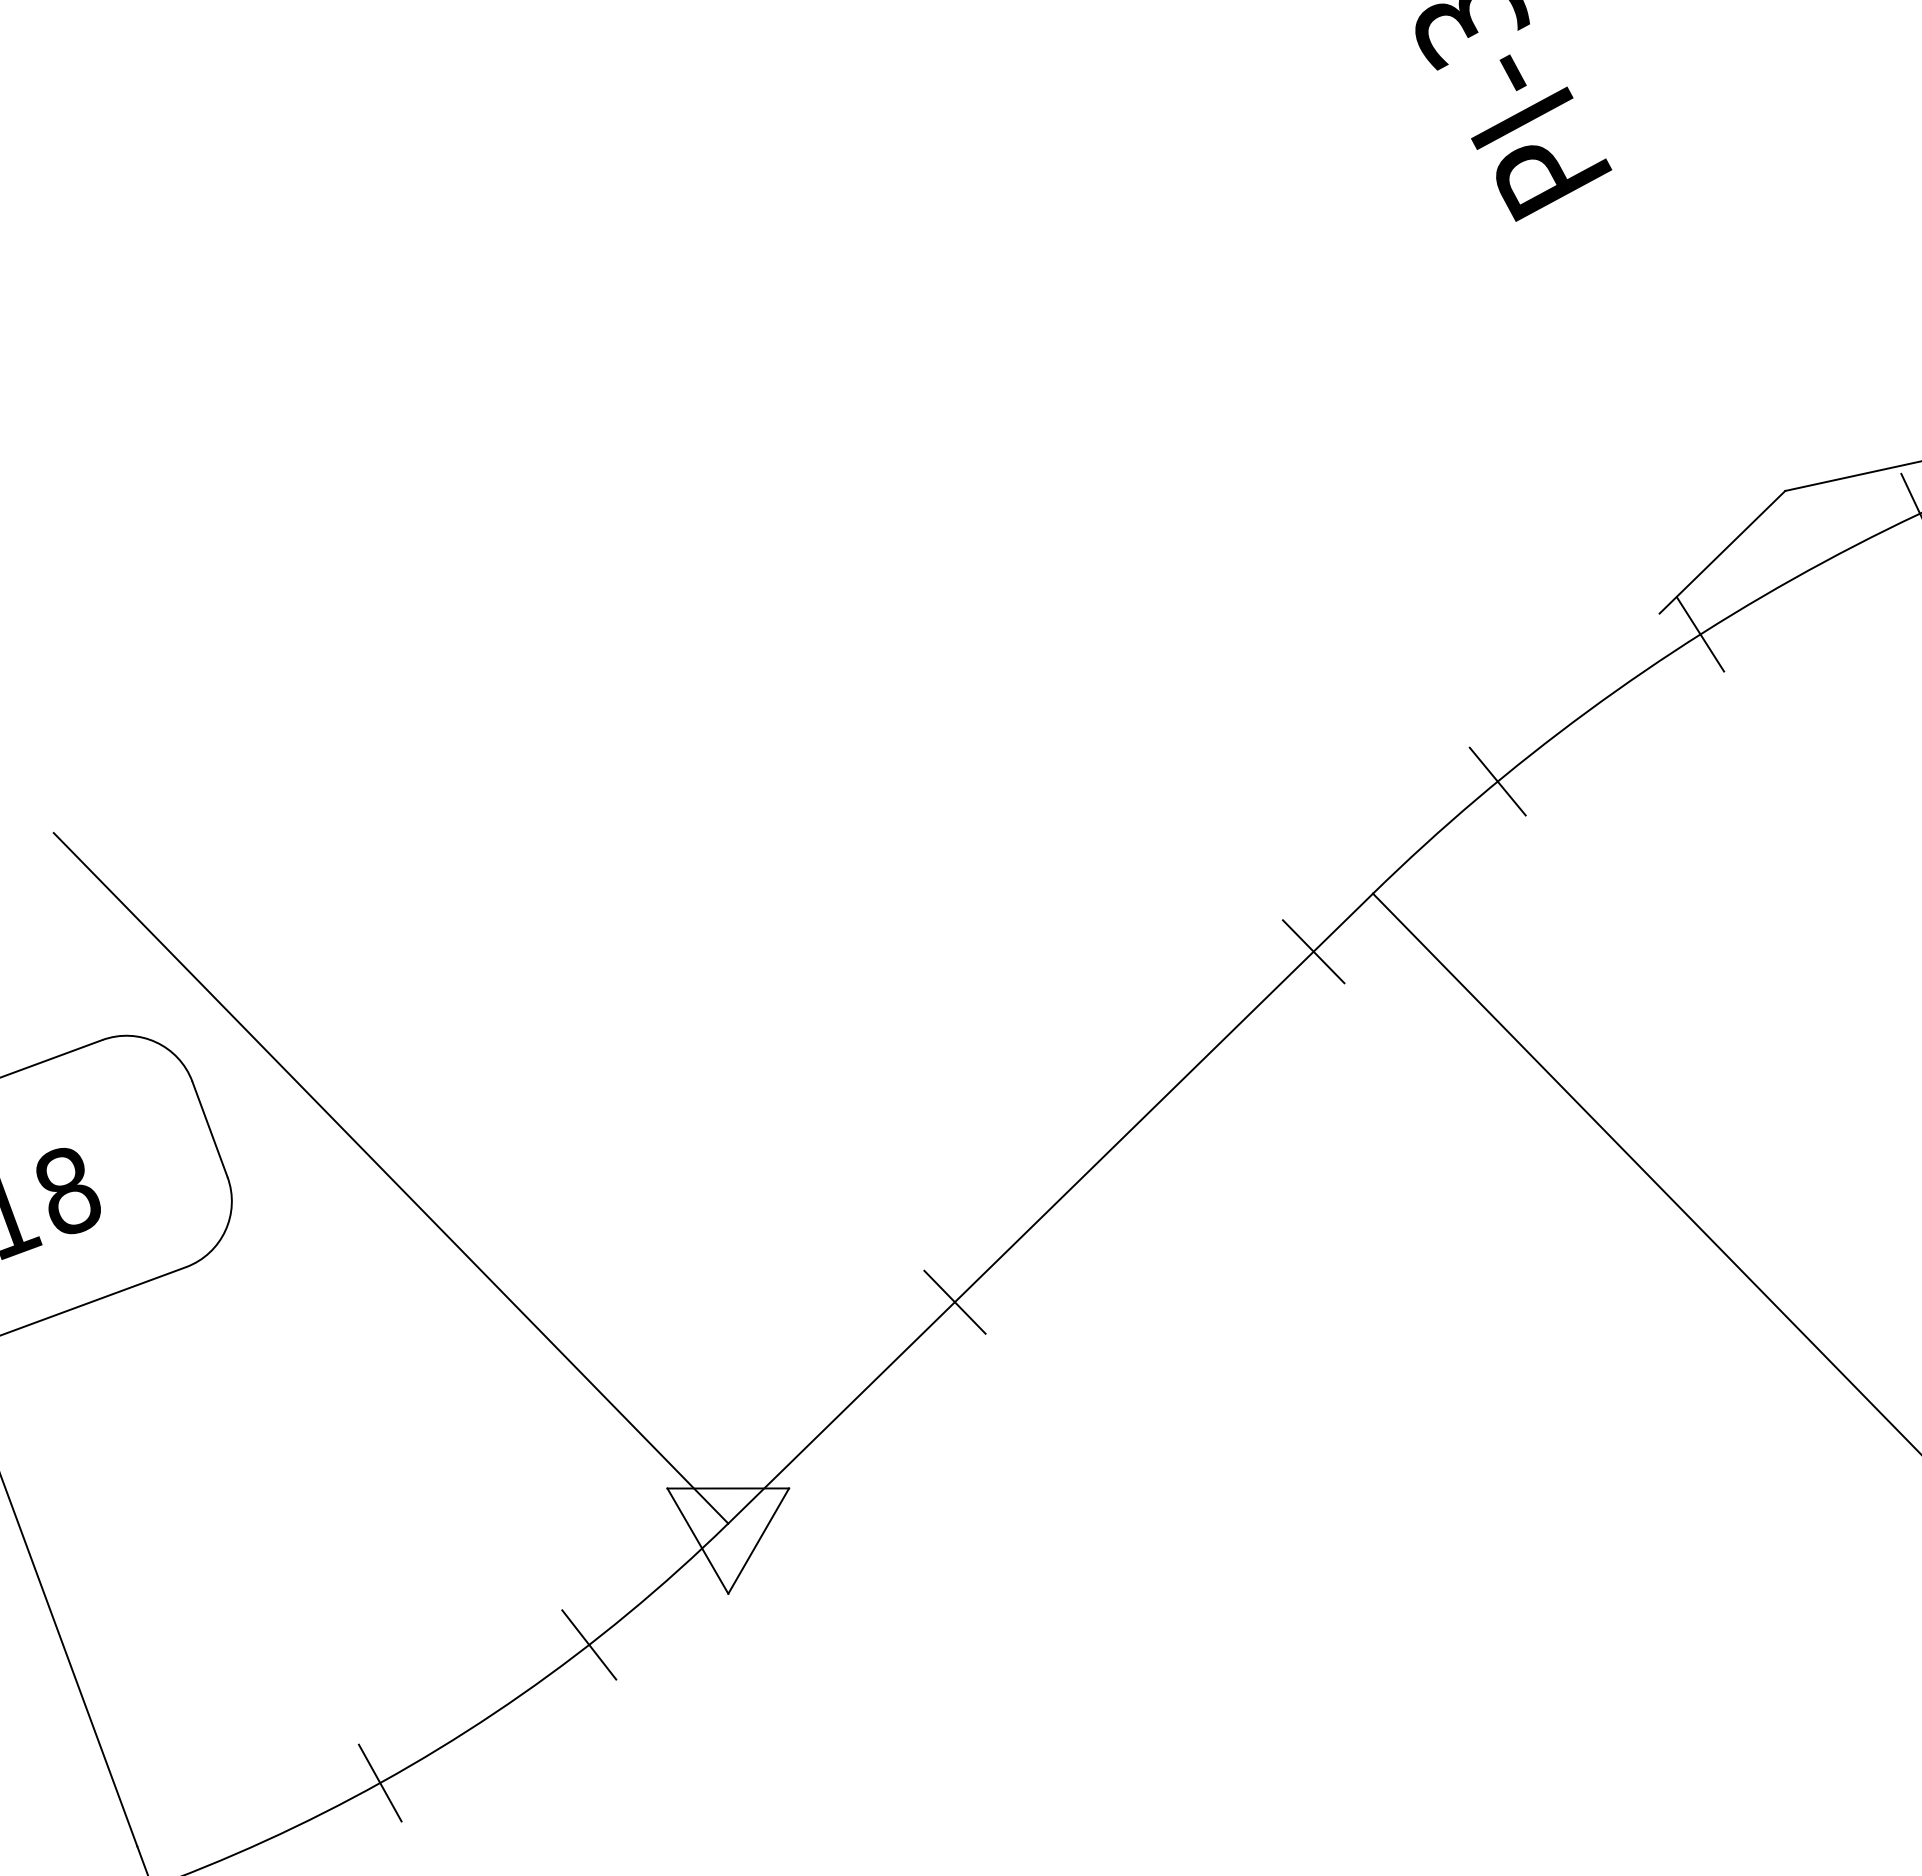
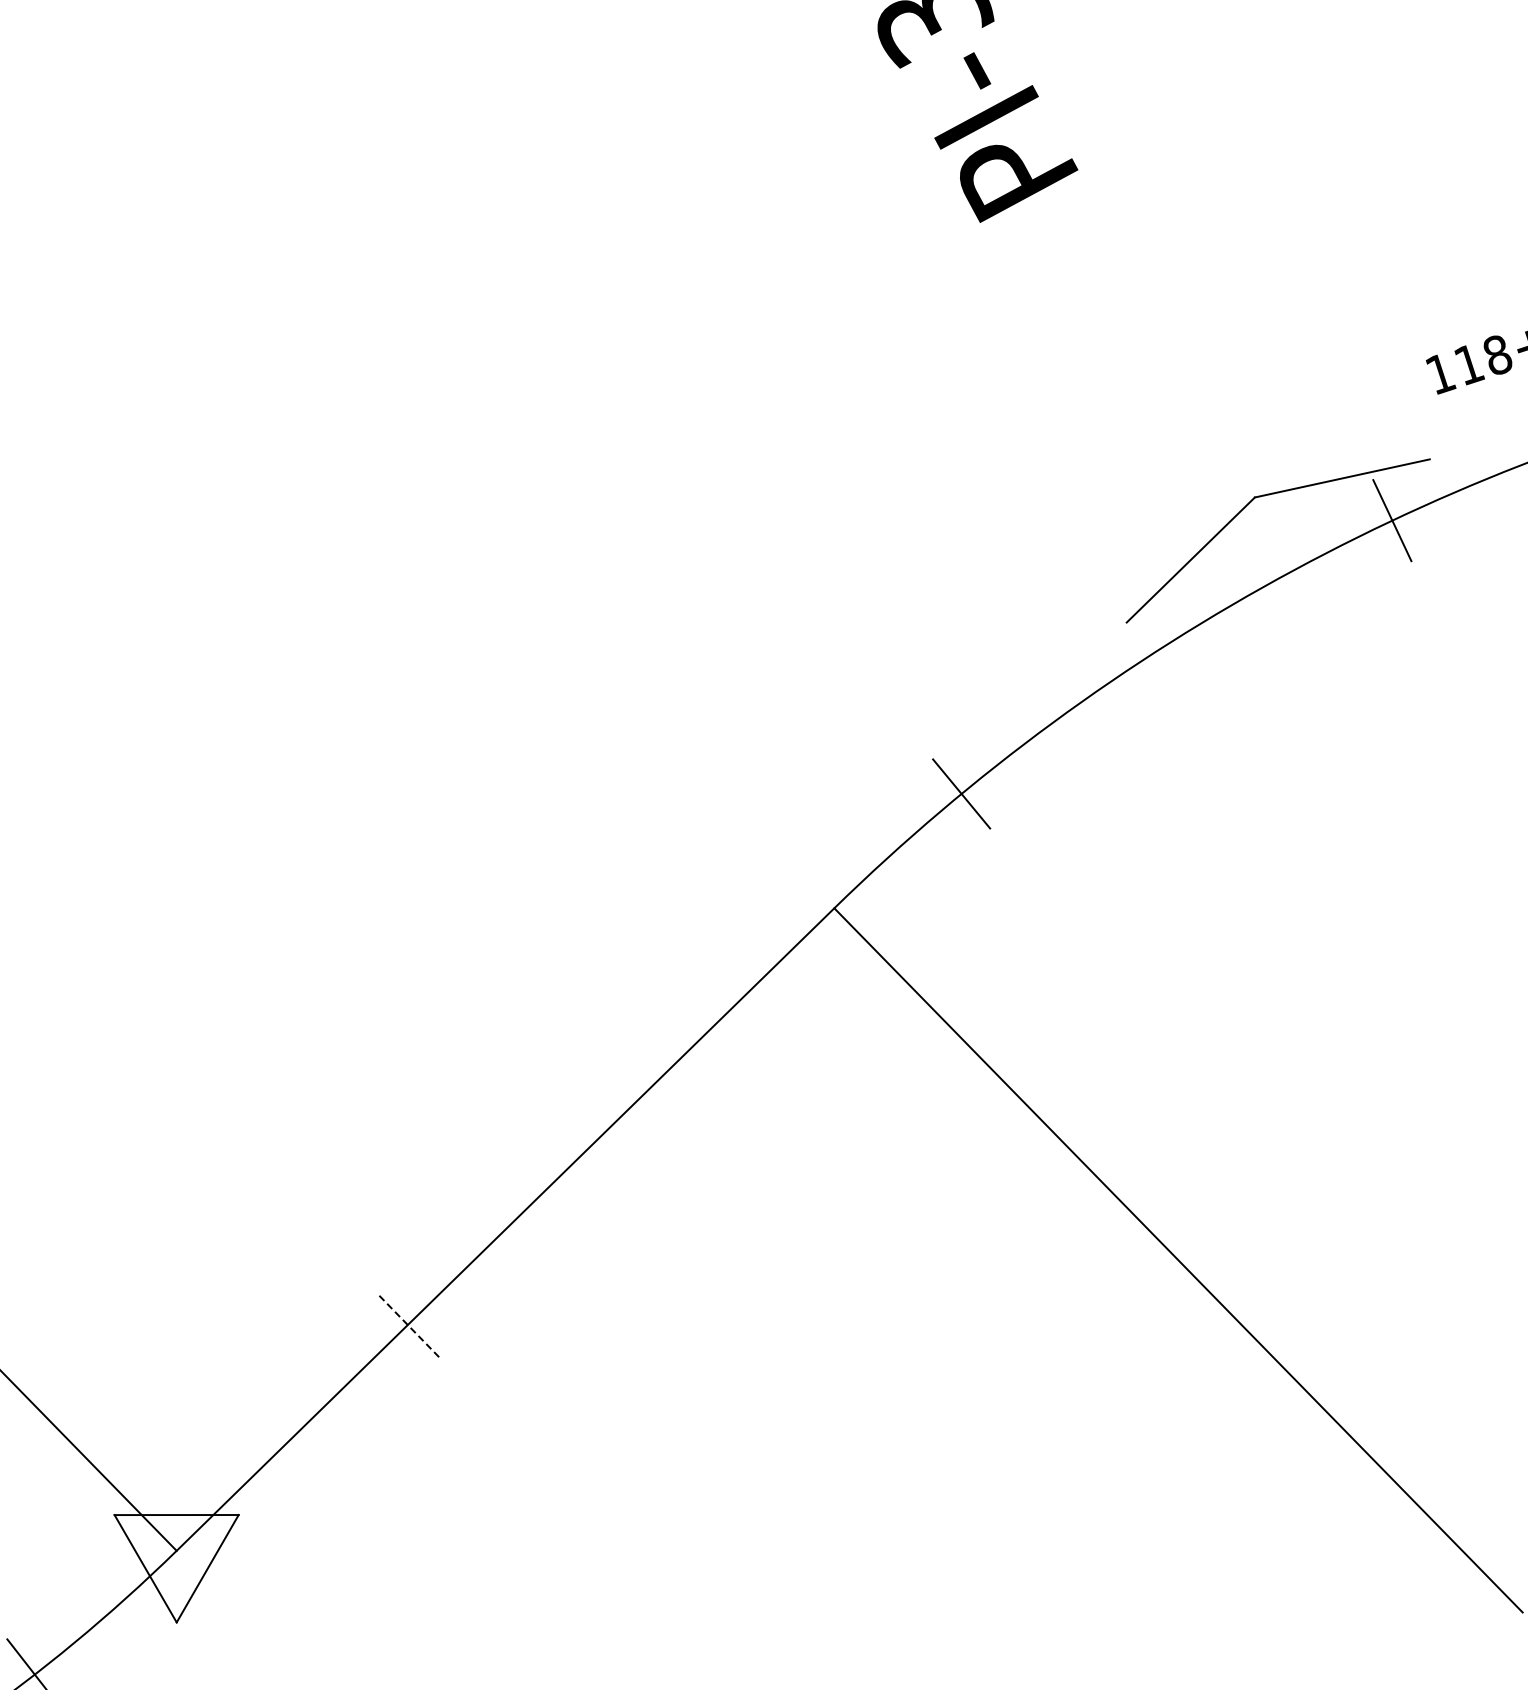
line: (1700, 634) -> (1168, 643), removed
line: (1313, 951) -> (773, 967), removed
line: (955, 1302) -> (408, 1325), solid -> dashed

